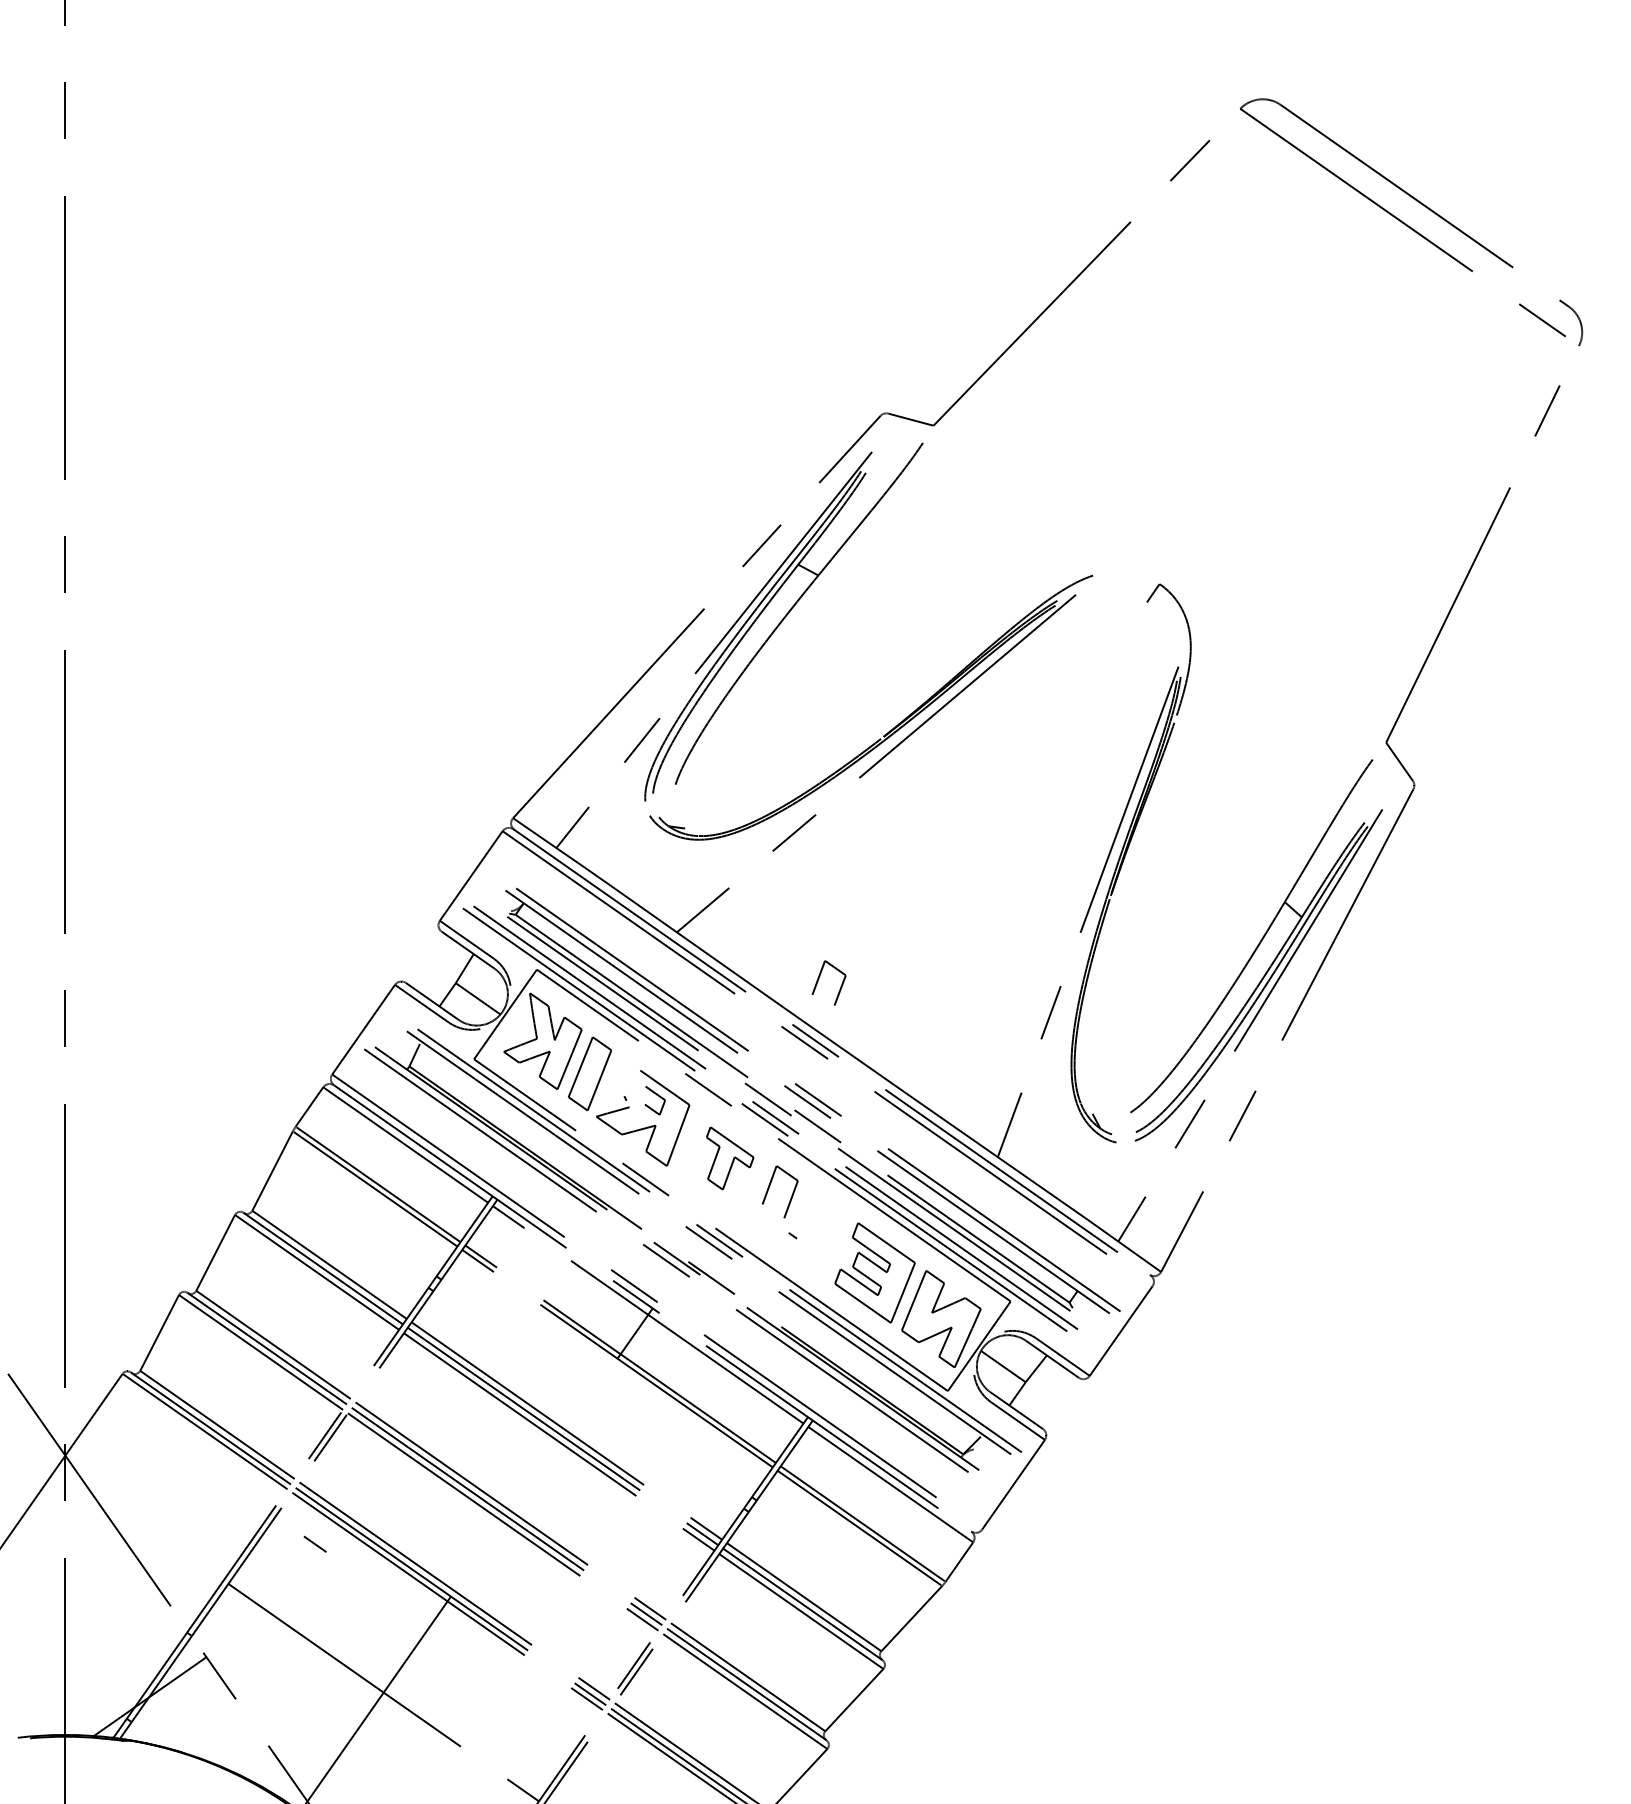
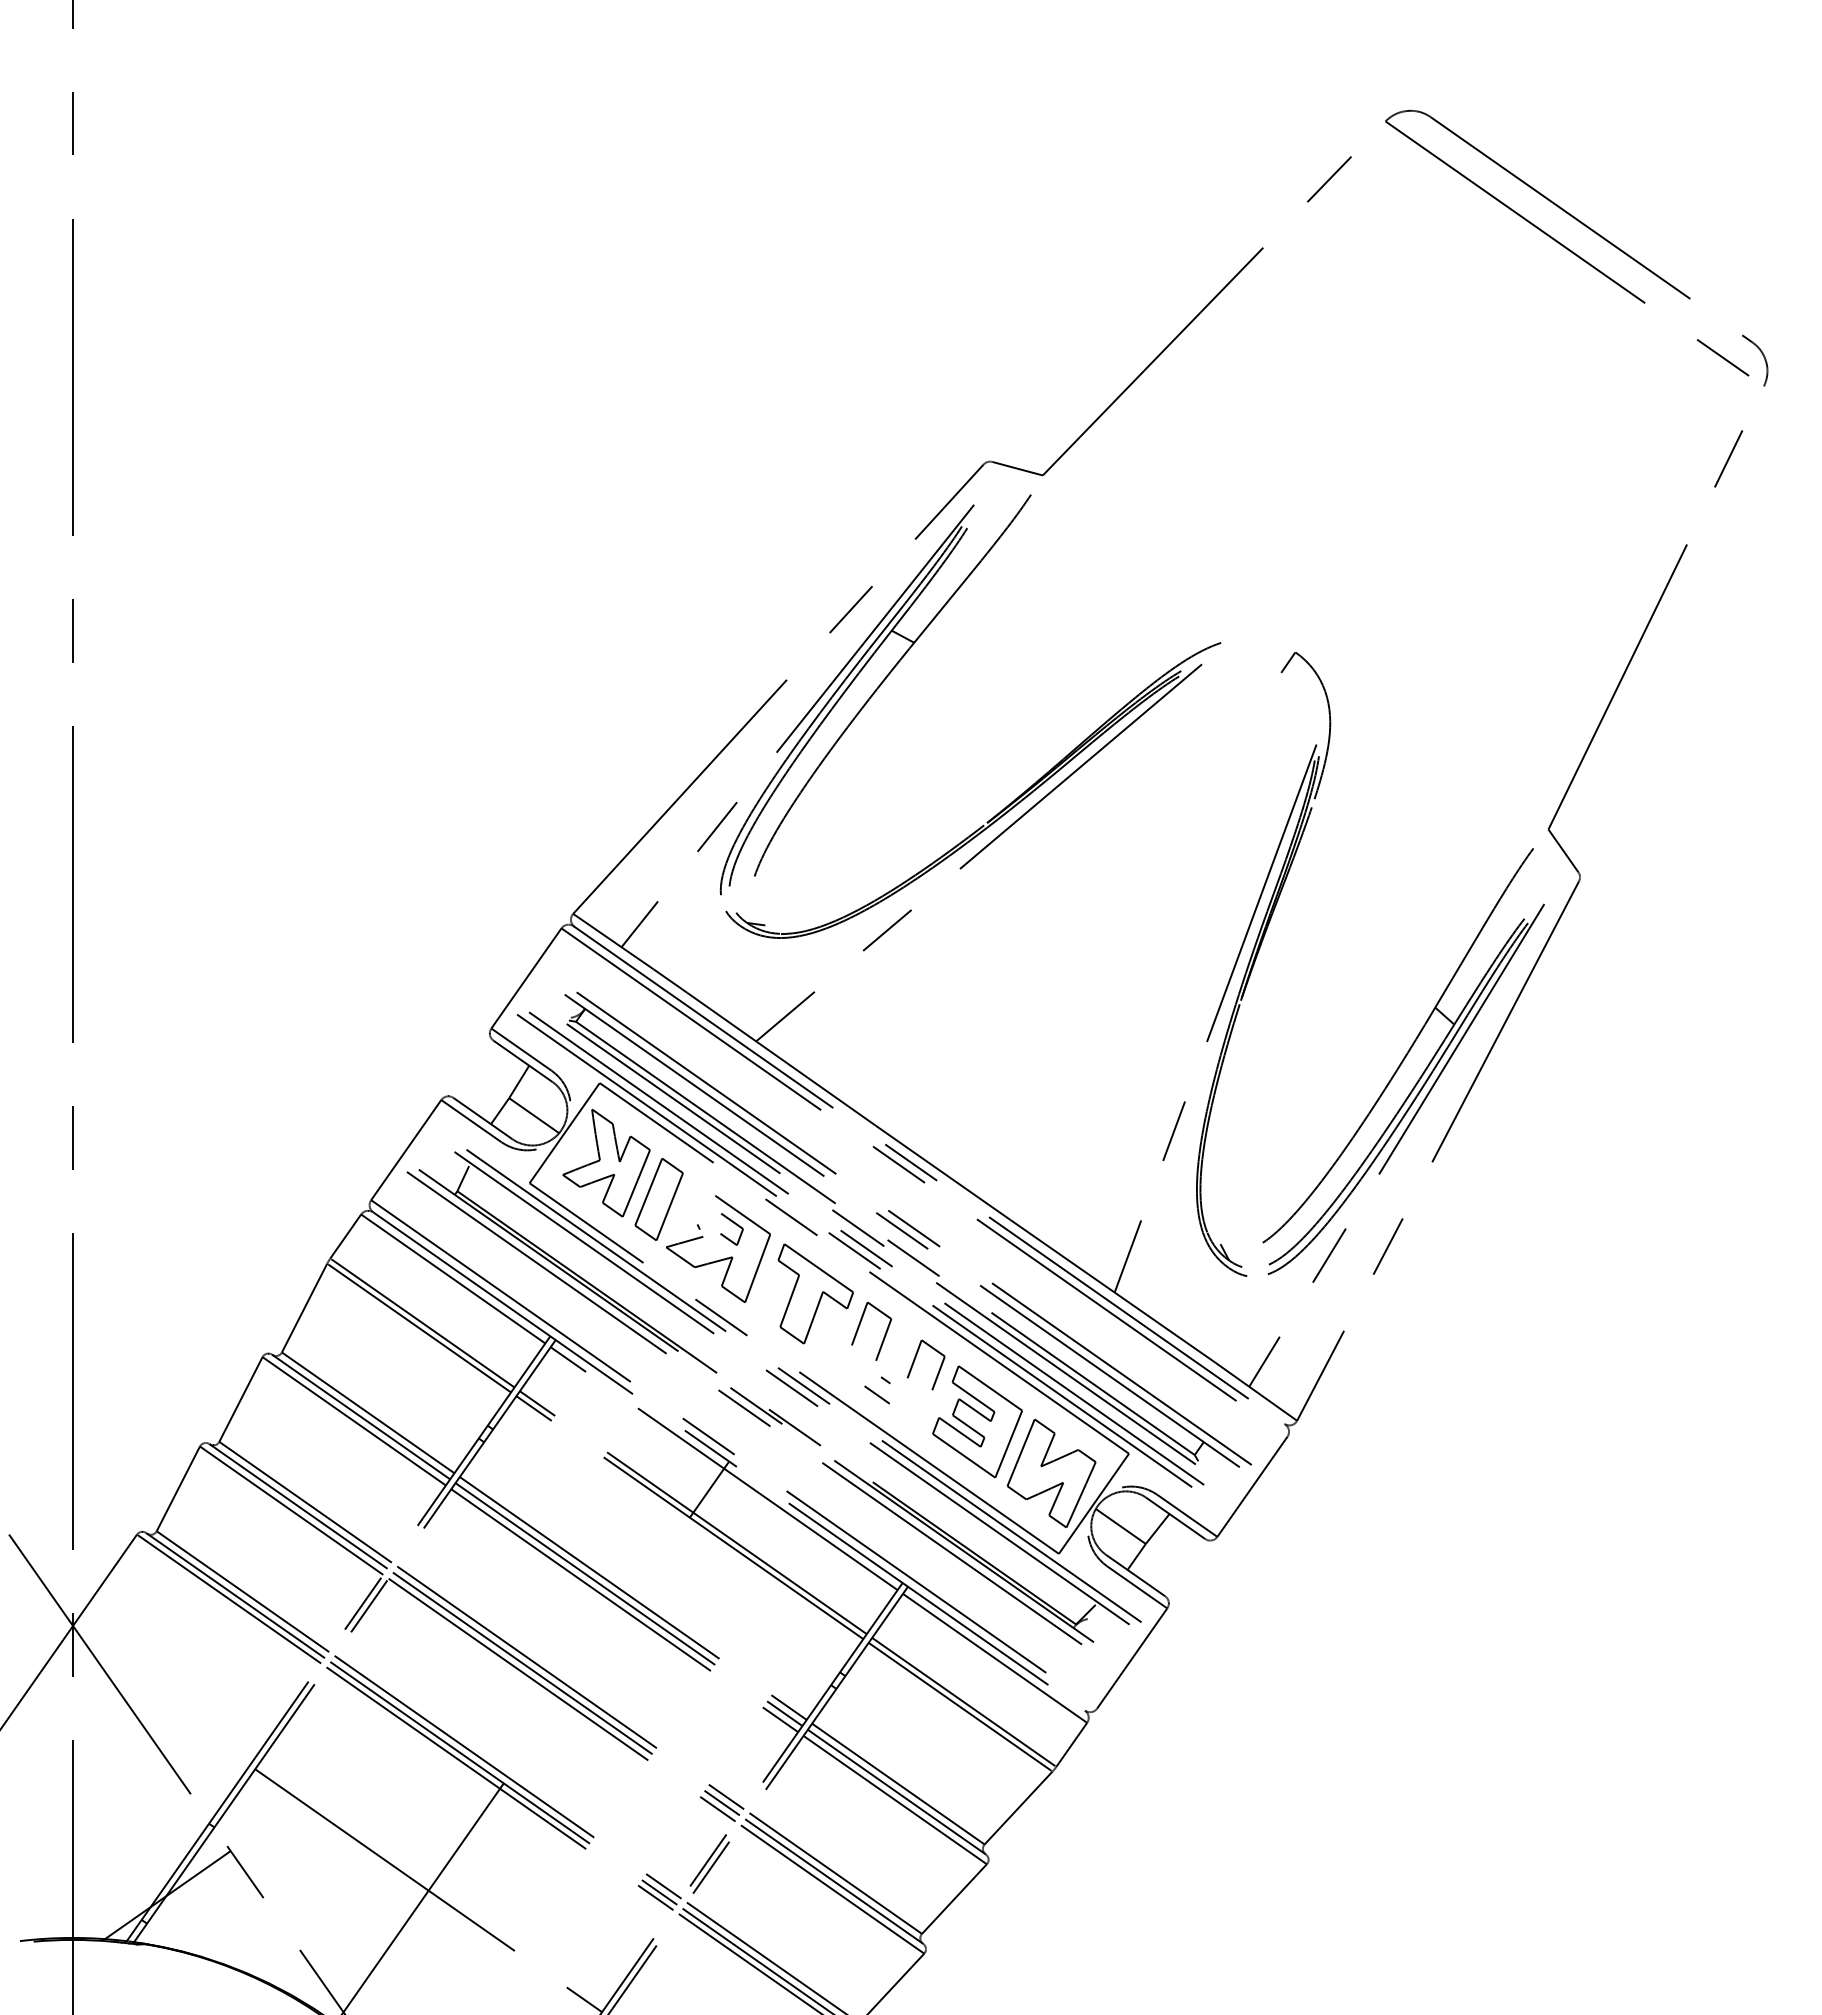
part: (819, 978) -> (915, 1360), moved
part: (730, 1158) -> (815, 1293), size x1.43
line: (314, 1543) -> (876, 1394), moved

